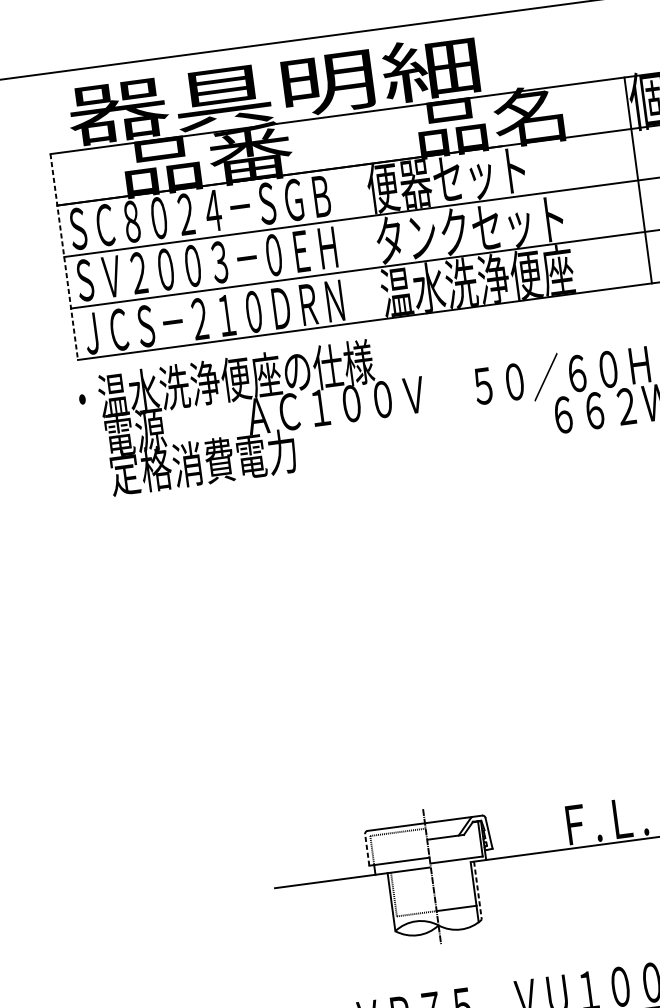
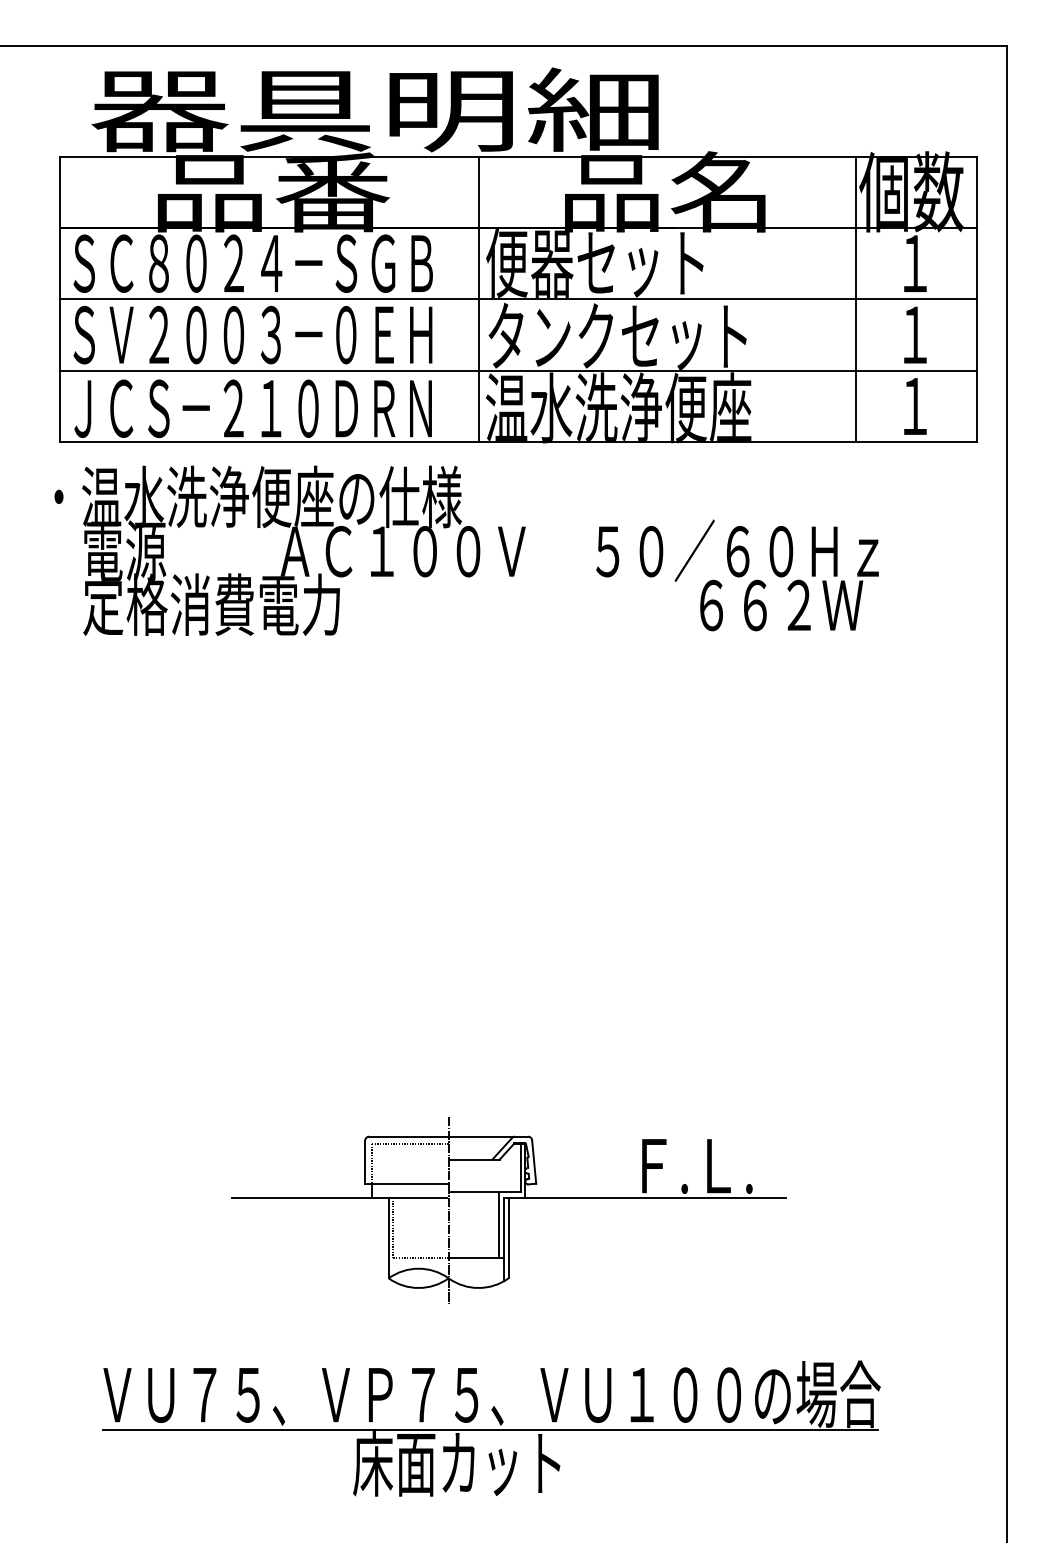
line: (365, 216) -> (478, 299), added
line: (64, 257) -> (60, 299), dashed -> solid
line: (367, 849) -> (365, 1162), dashed -> solid
line: (470, 882) -> (499, 1225), added
line: (477, 890) -> (508, 1238), dashed -> solid

